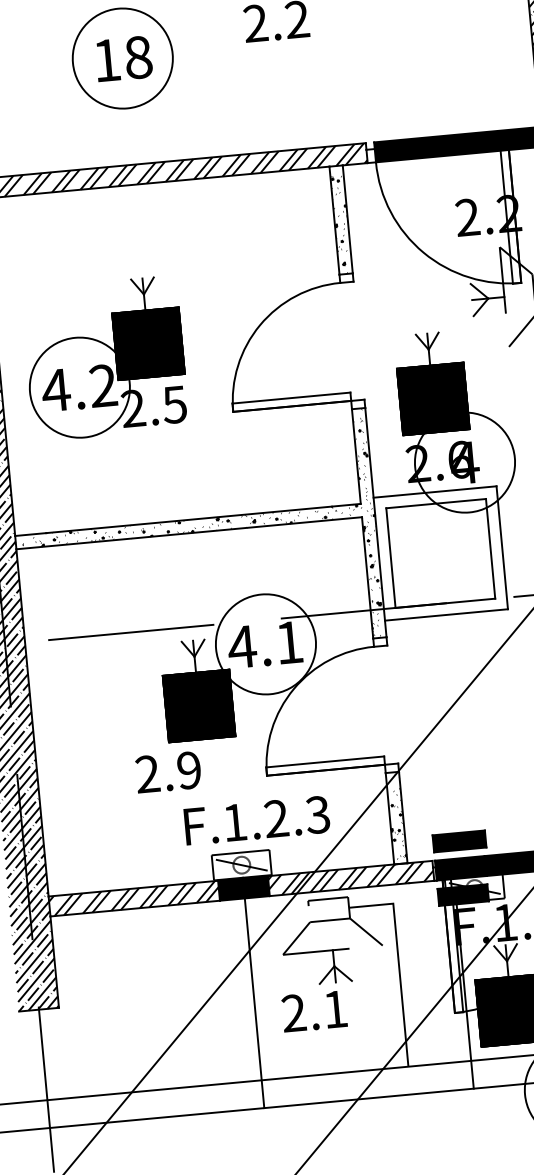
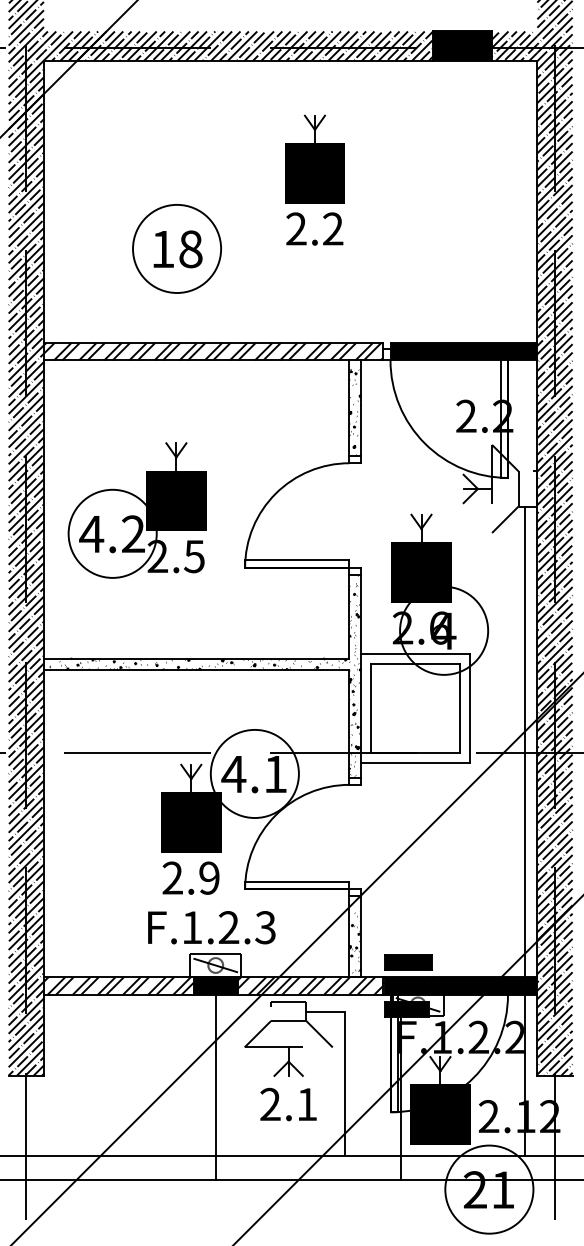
text: (167, 771) -> (190, 877), moved
text: (256, 820) -> (211, 927), moved
text: (314, 1011) -> (288, 1104), moved

